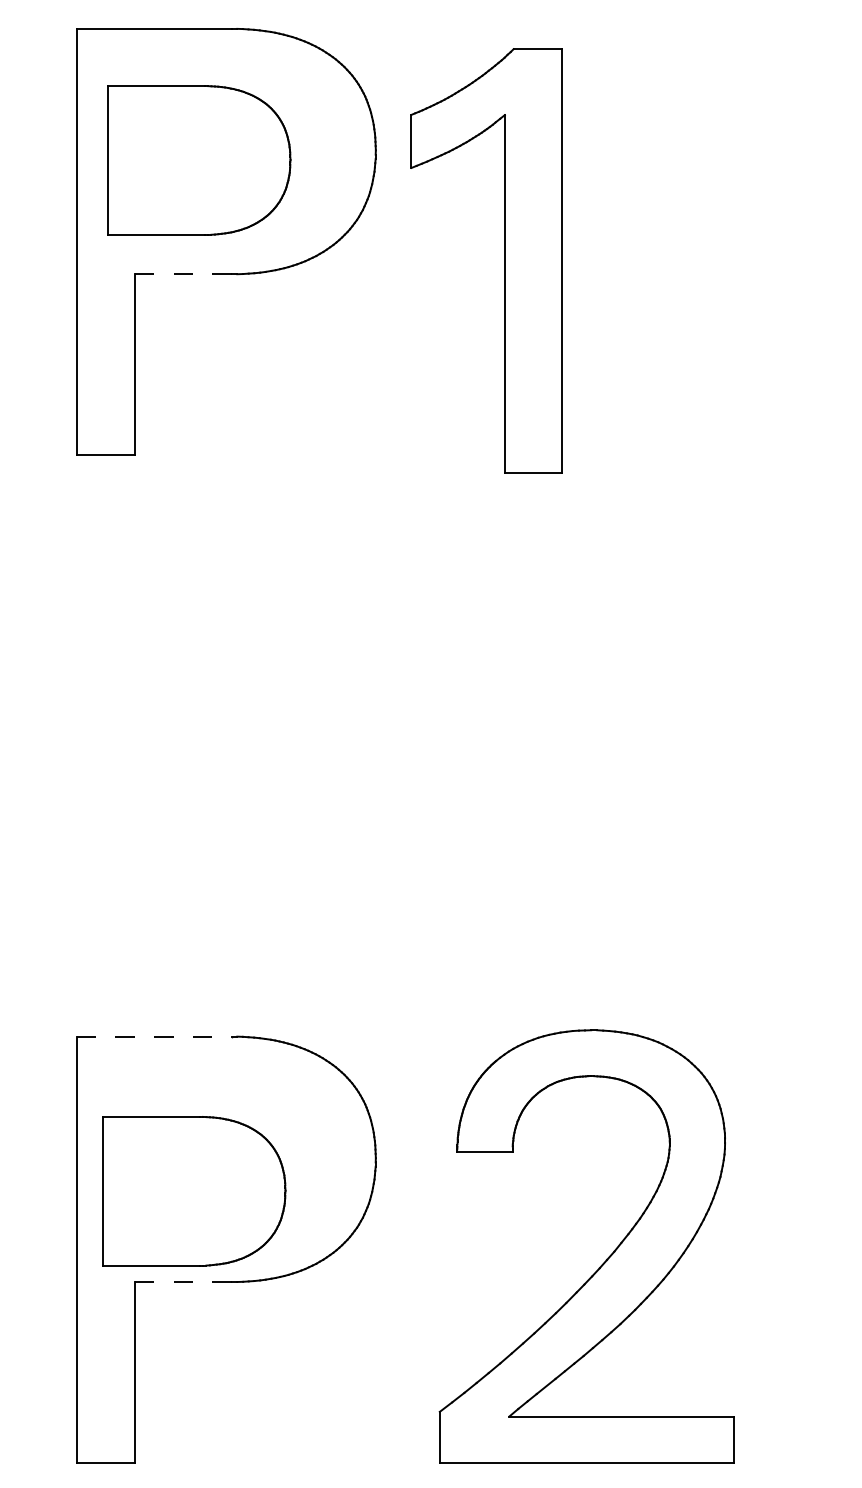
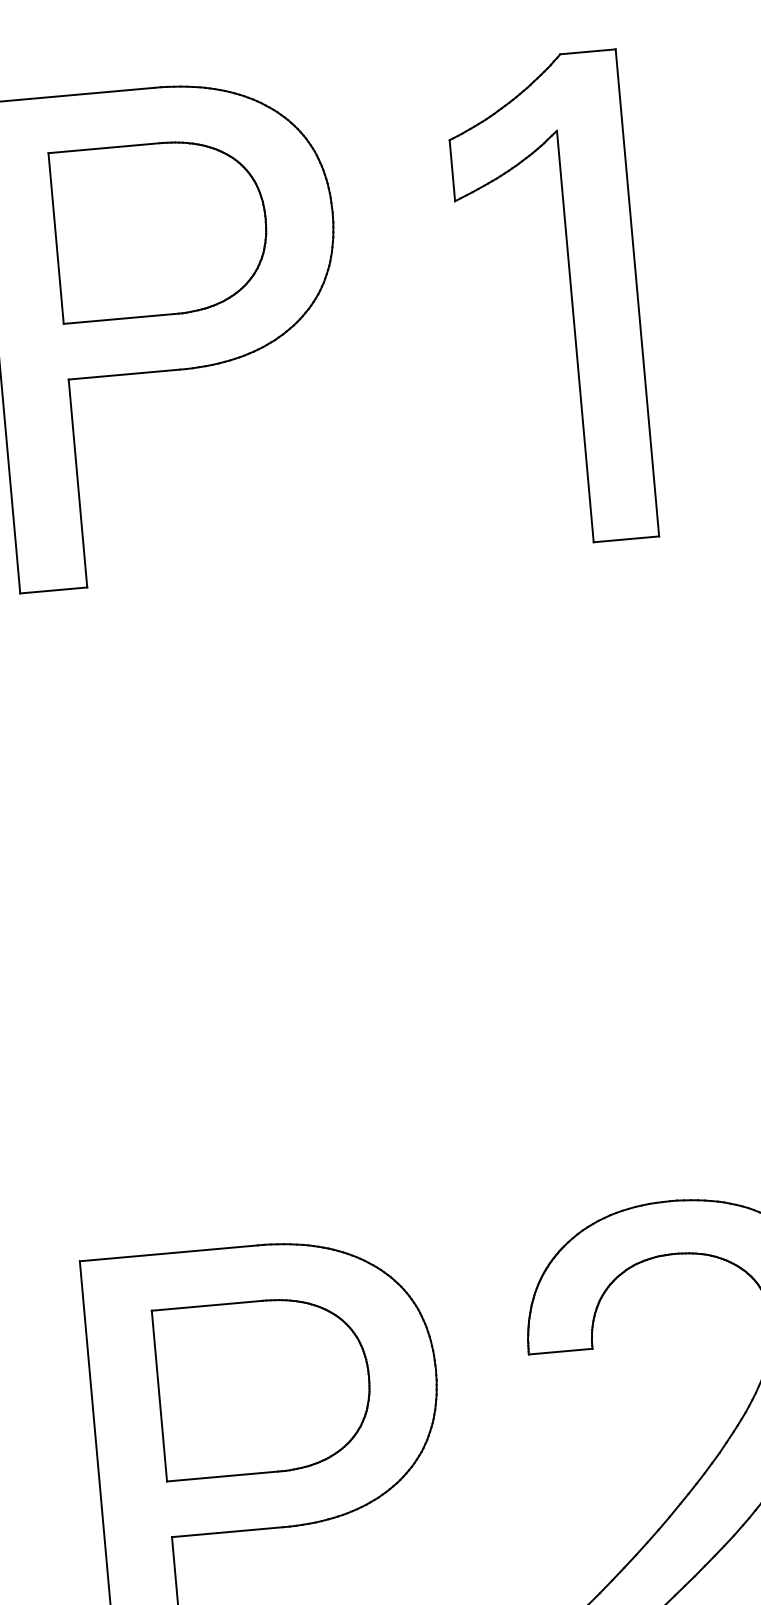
part: (199, 160) -> (161, 229), moved
part: (504, 260) -> (571, 297), moved
line: (182, 274) -> (123, 374), dashed -> solid
line: (154, 1036) -> (169, 1253), dashed -> solid
part: (194, 1191) -> (264, 1387), moved
line: (182, 1282) -> (226, 1532), dashed -> solid

